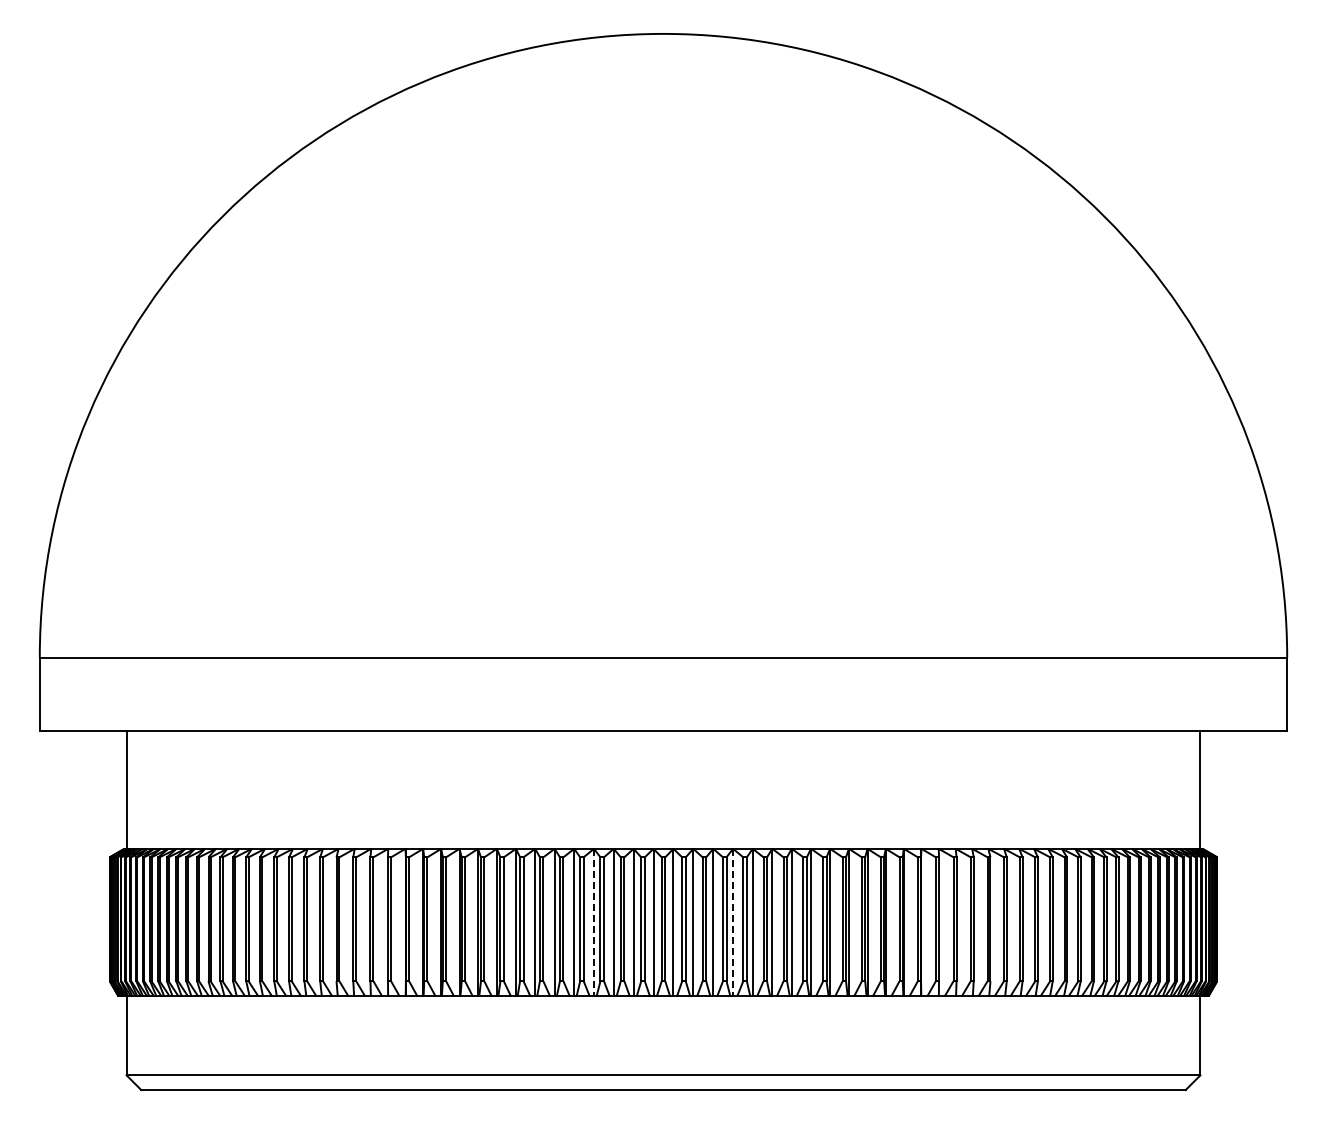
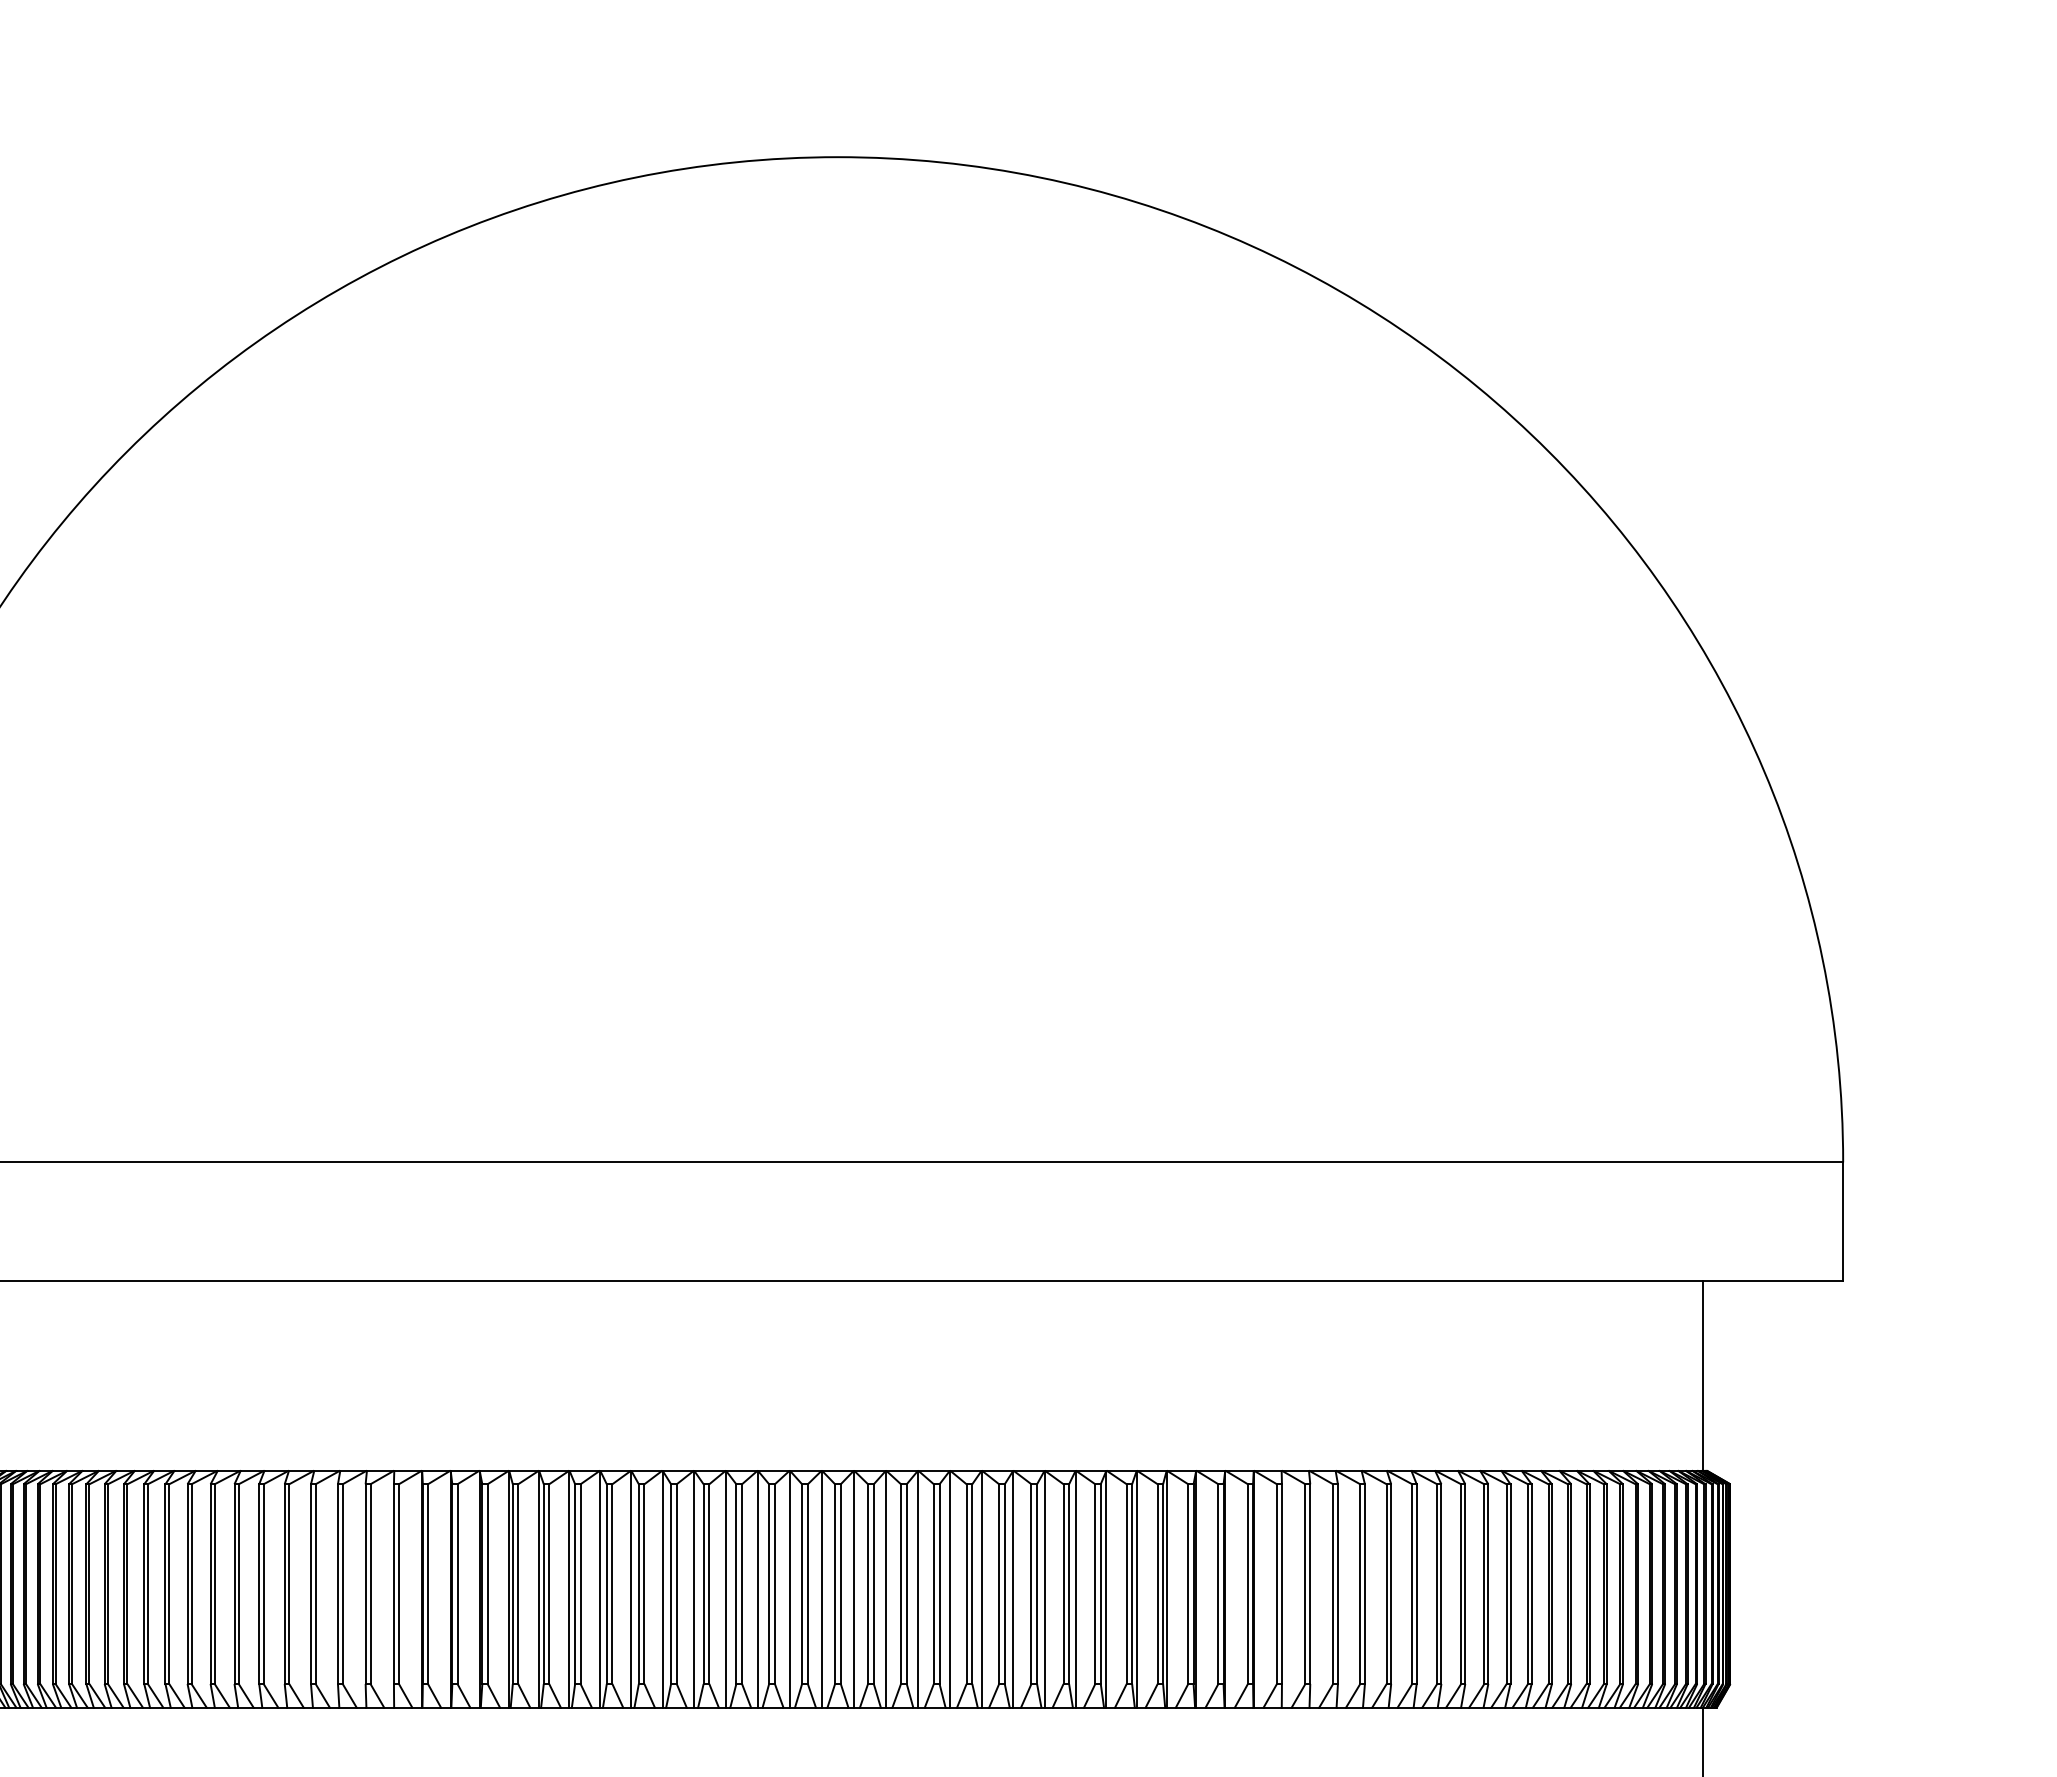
line: (593, 922) -> (725, 1589), dashed -> solid
line: (733, 922) -> (950, 1589), dashed -> solid

